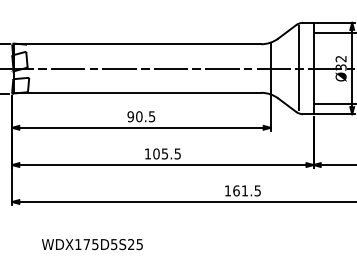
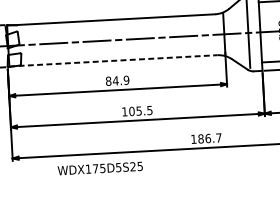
line: (137, 92) -> (113, 60), solid -> dashed
text: (141, 116) -> (117, 80), 90.5 -> 84.9
text: (246, 190) -> (209, 138), 161.5 -> 186.7
text: (92, 244) -> (100, 168), moved

